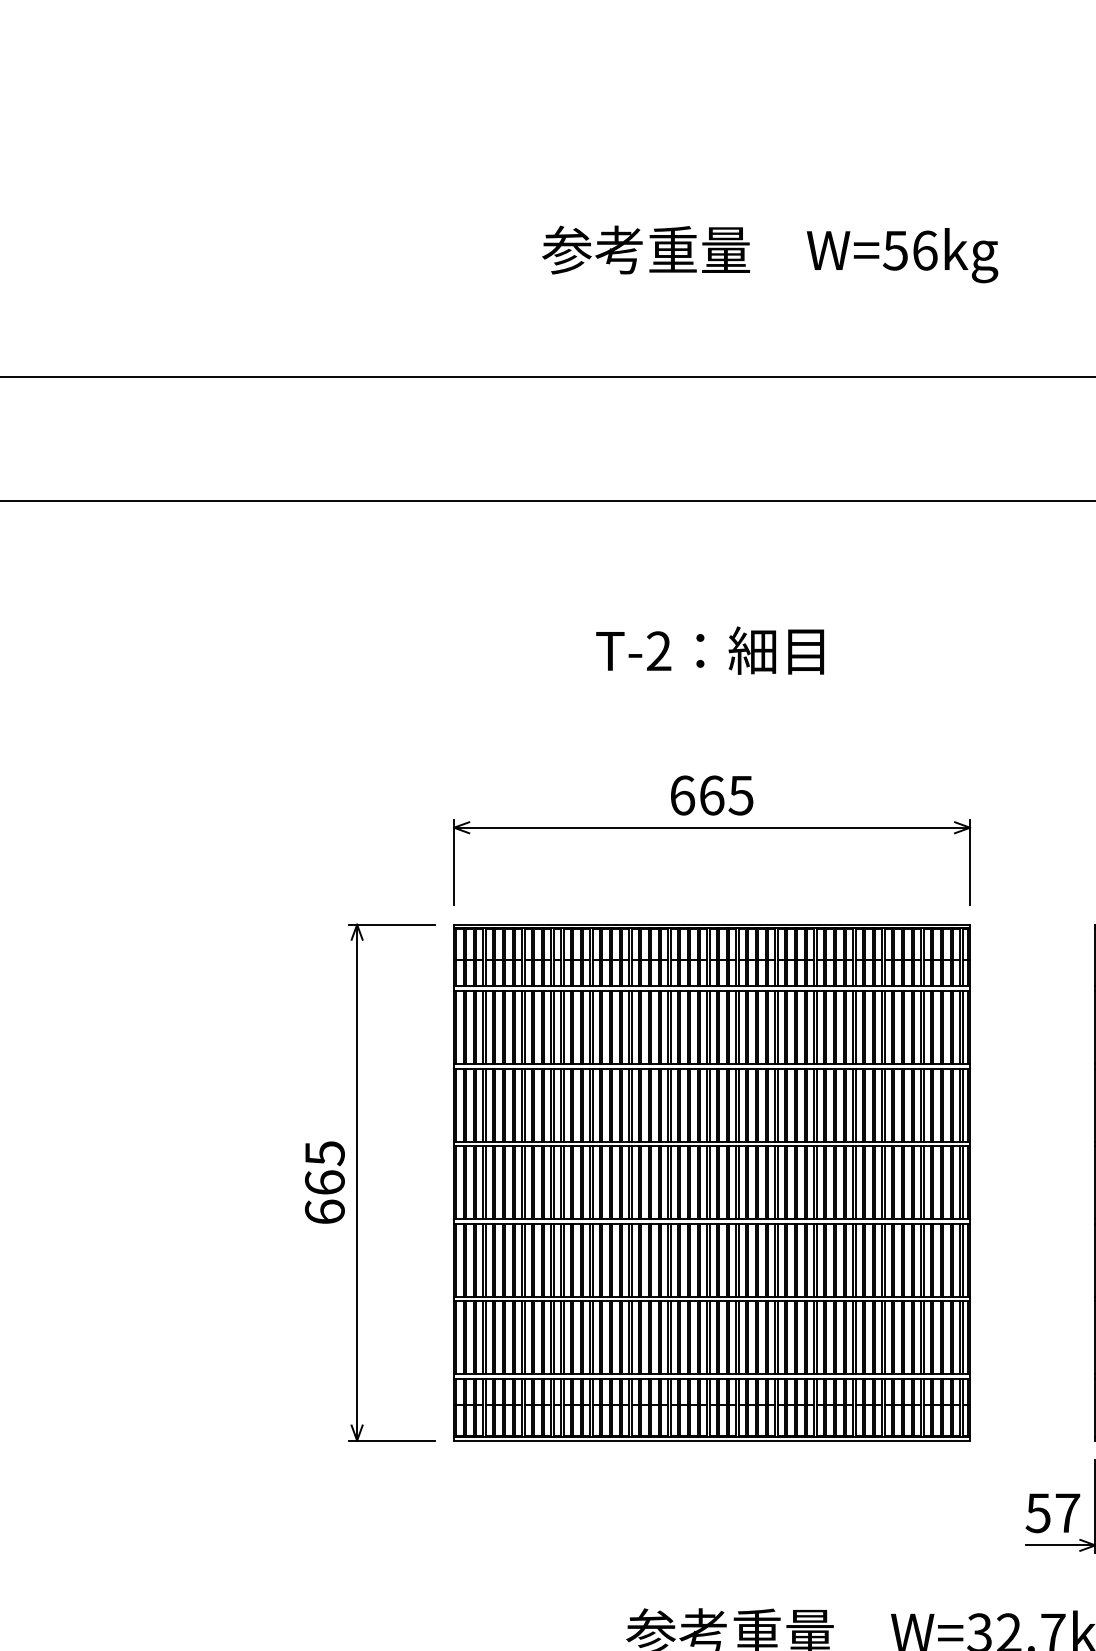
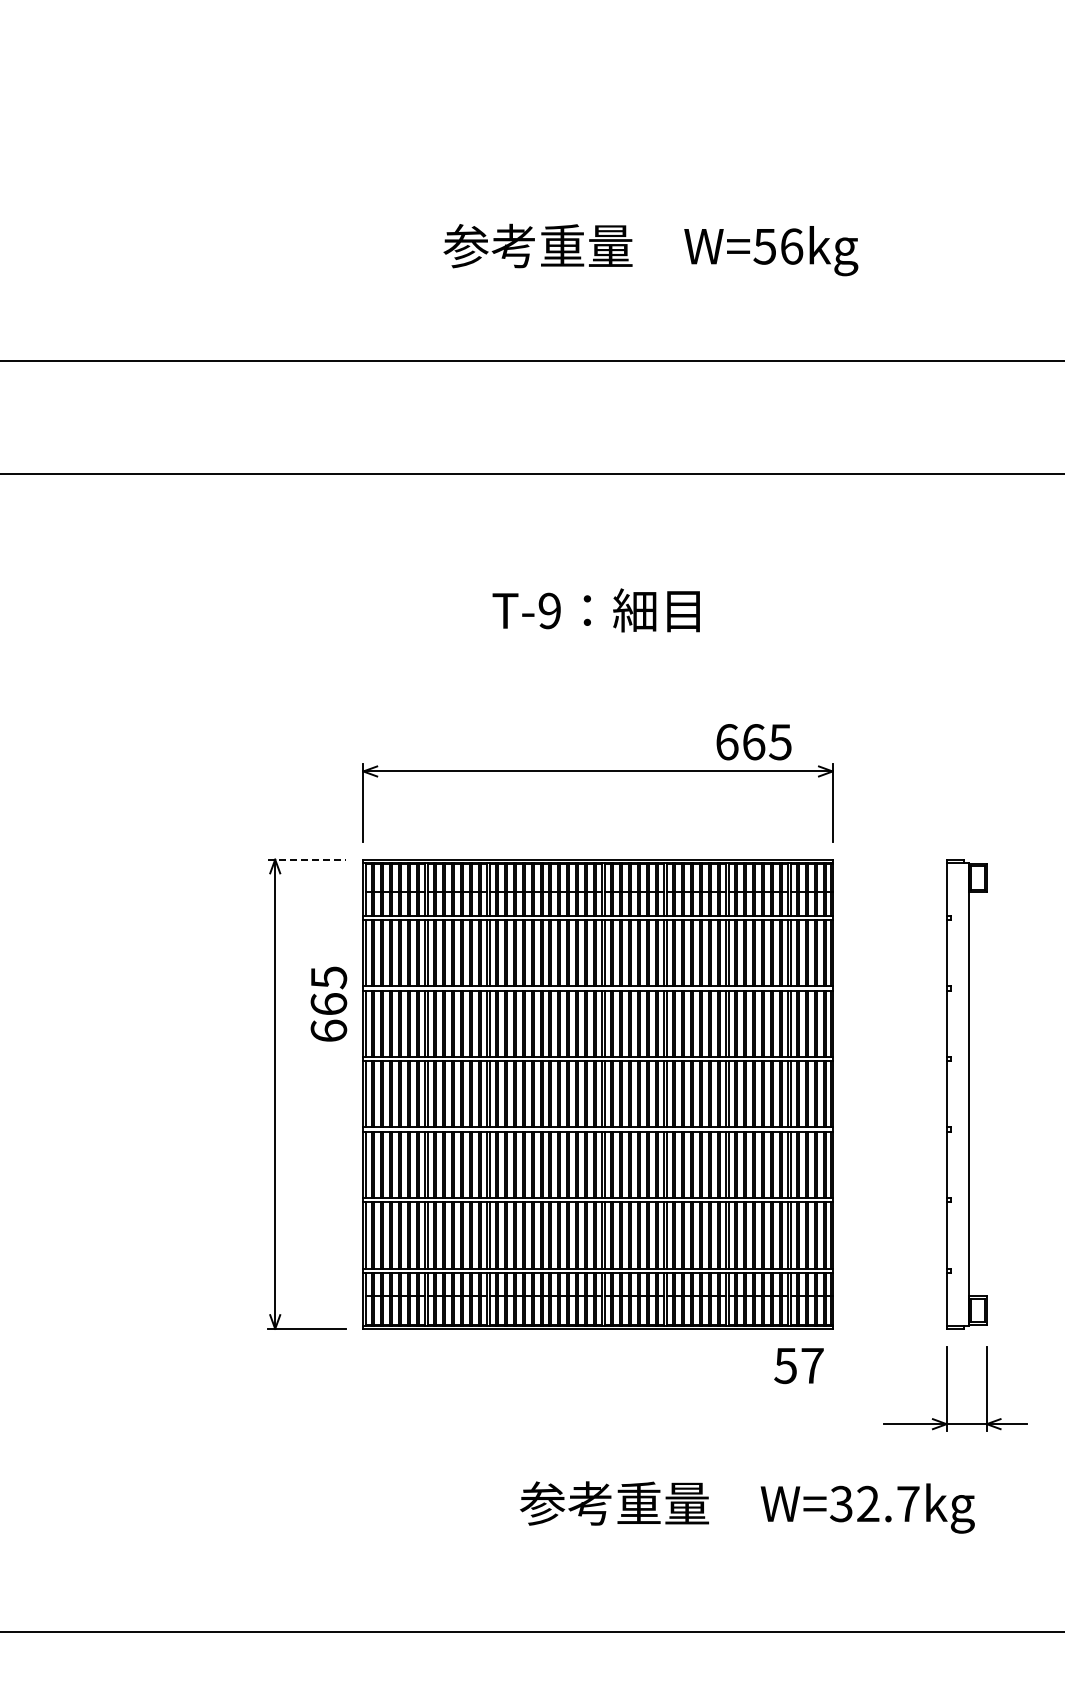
text: (658, 651) -> (549, 611), T-2 -> T-9
text: (711, 795) -> (753, 742), moved
line: (391, 924) -> (306, 859), solid -> dashed
text: (324, 1181) -> (328, 1003), moved
text: (1052, 1513) -> (798, 1366), moved

